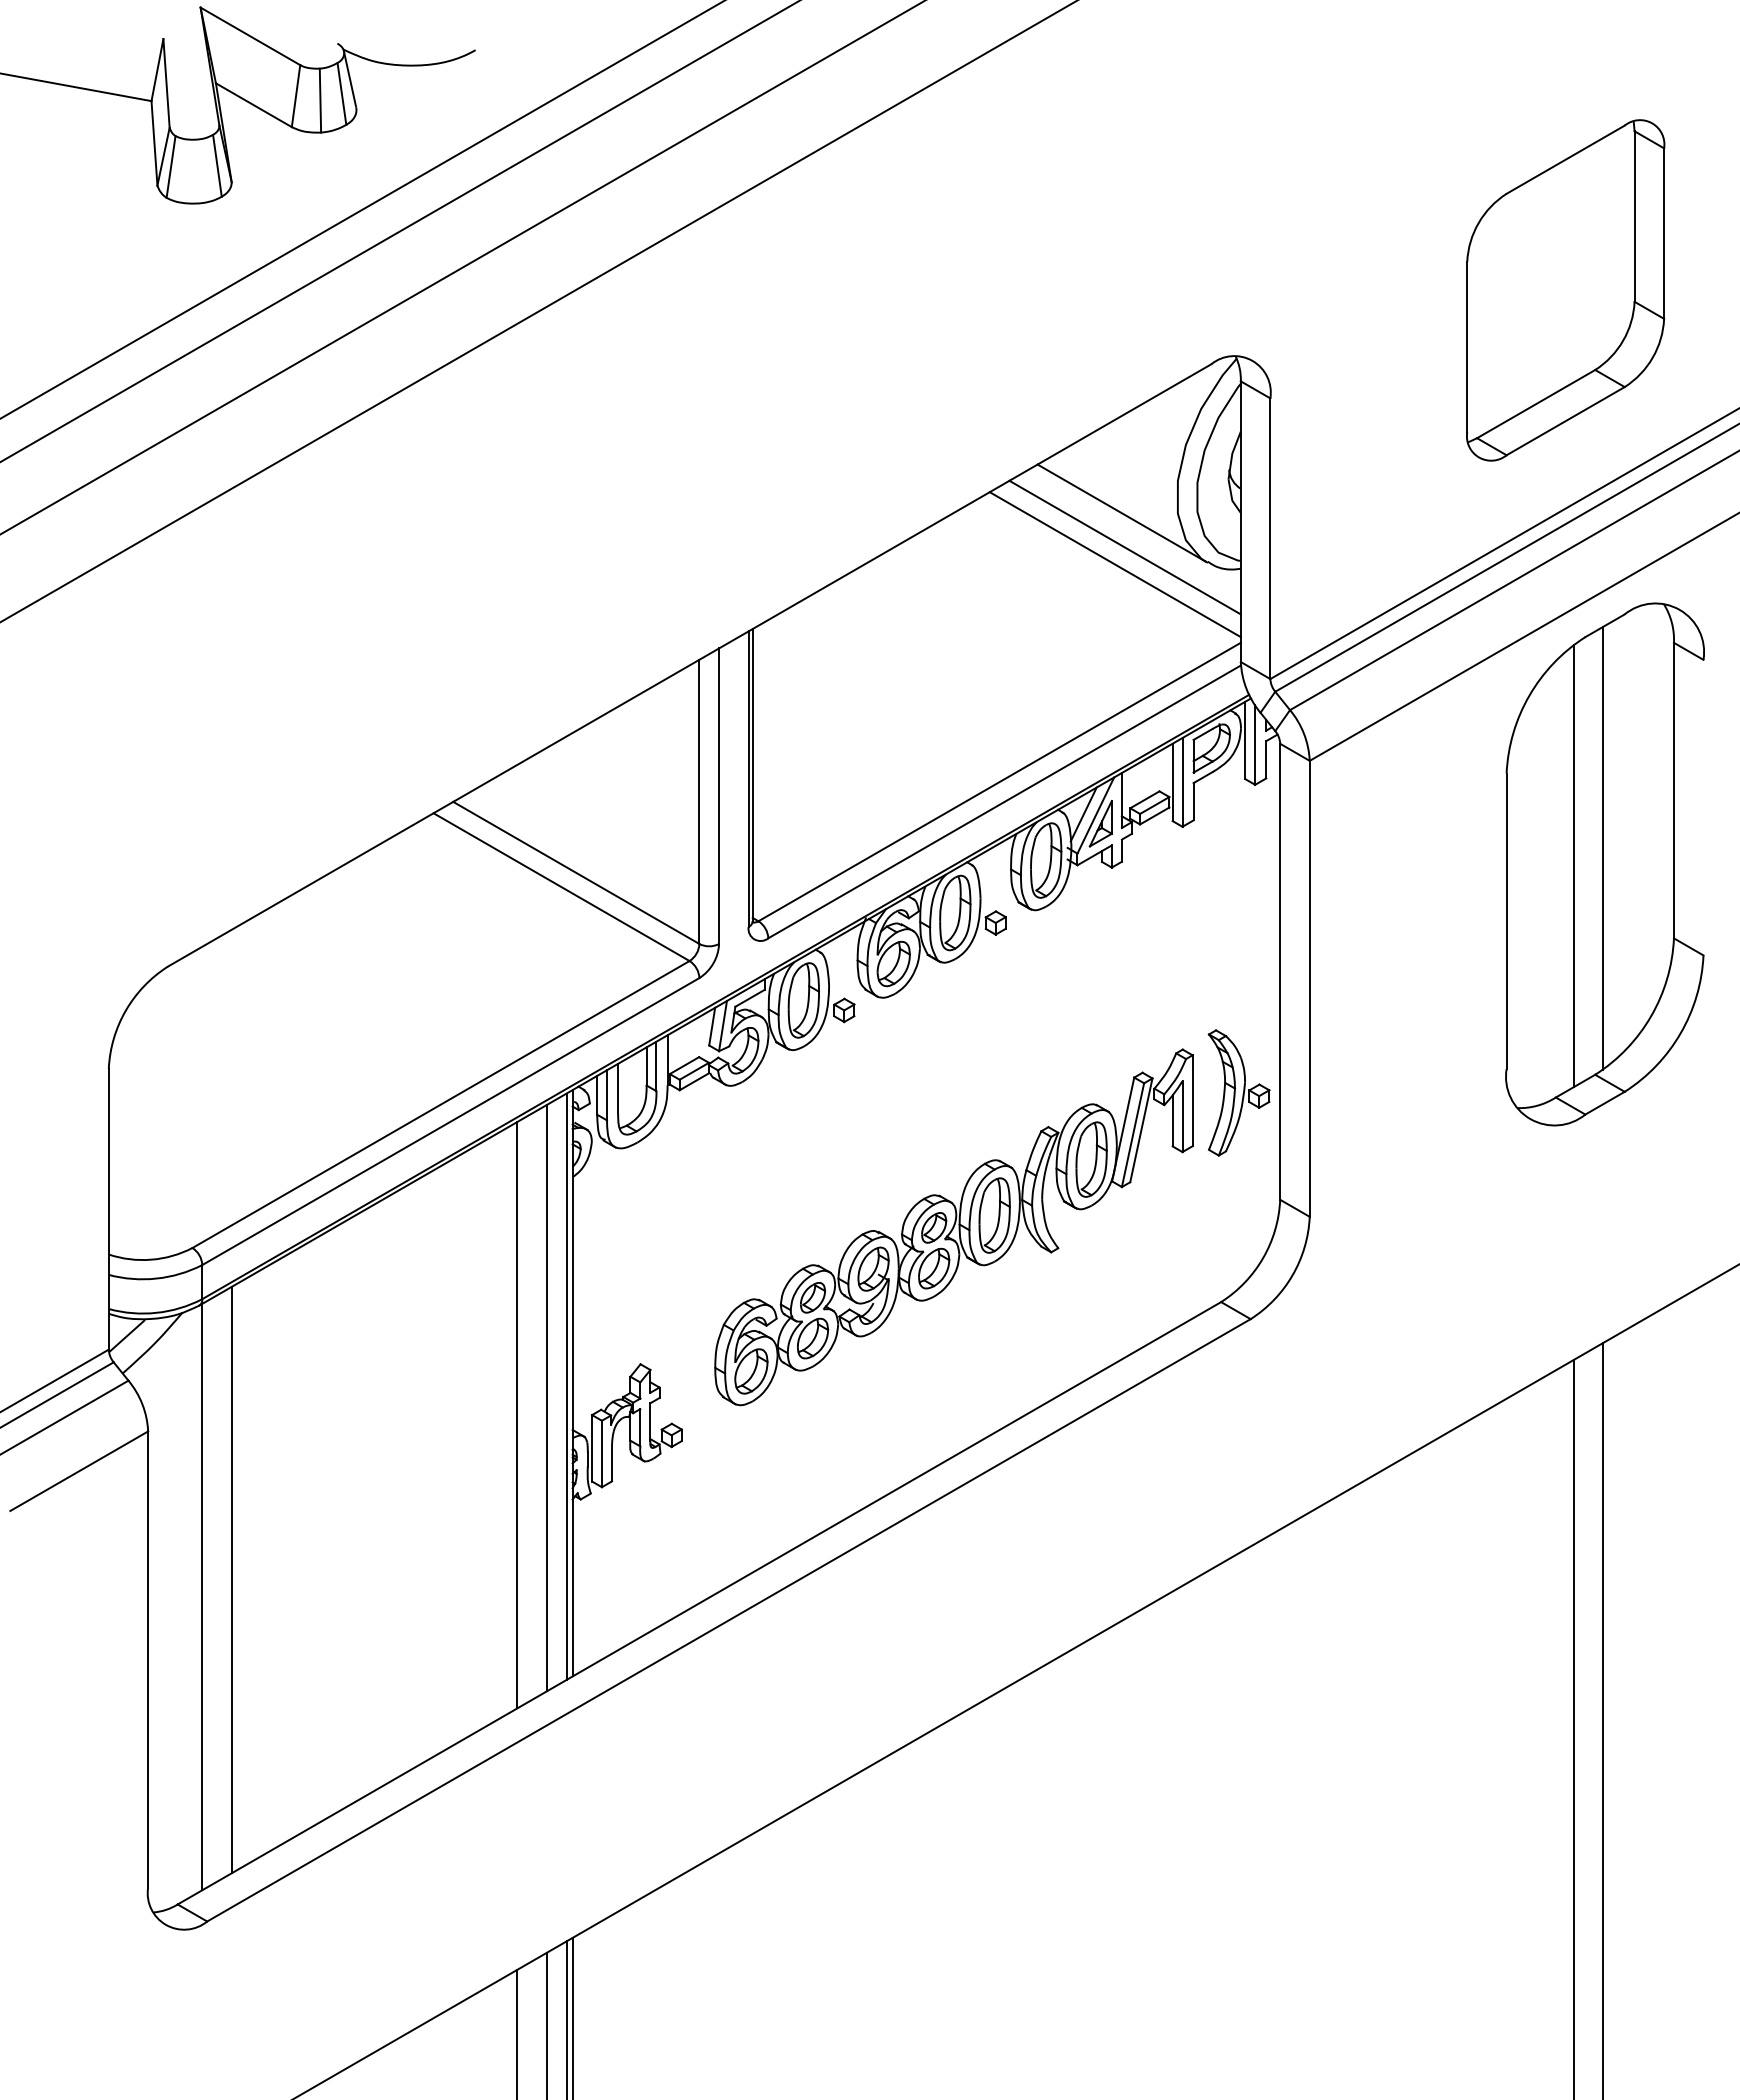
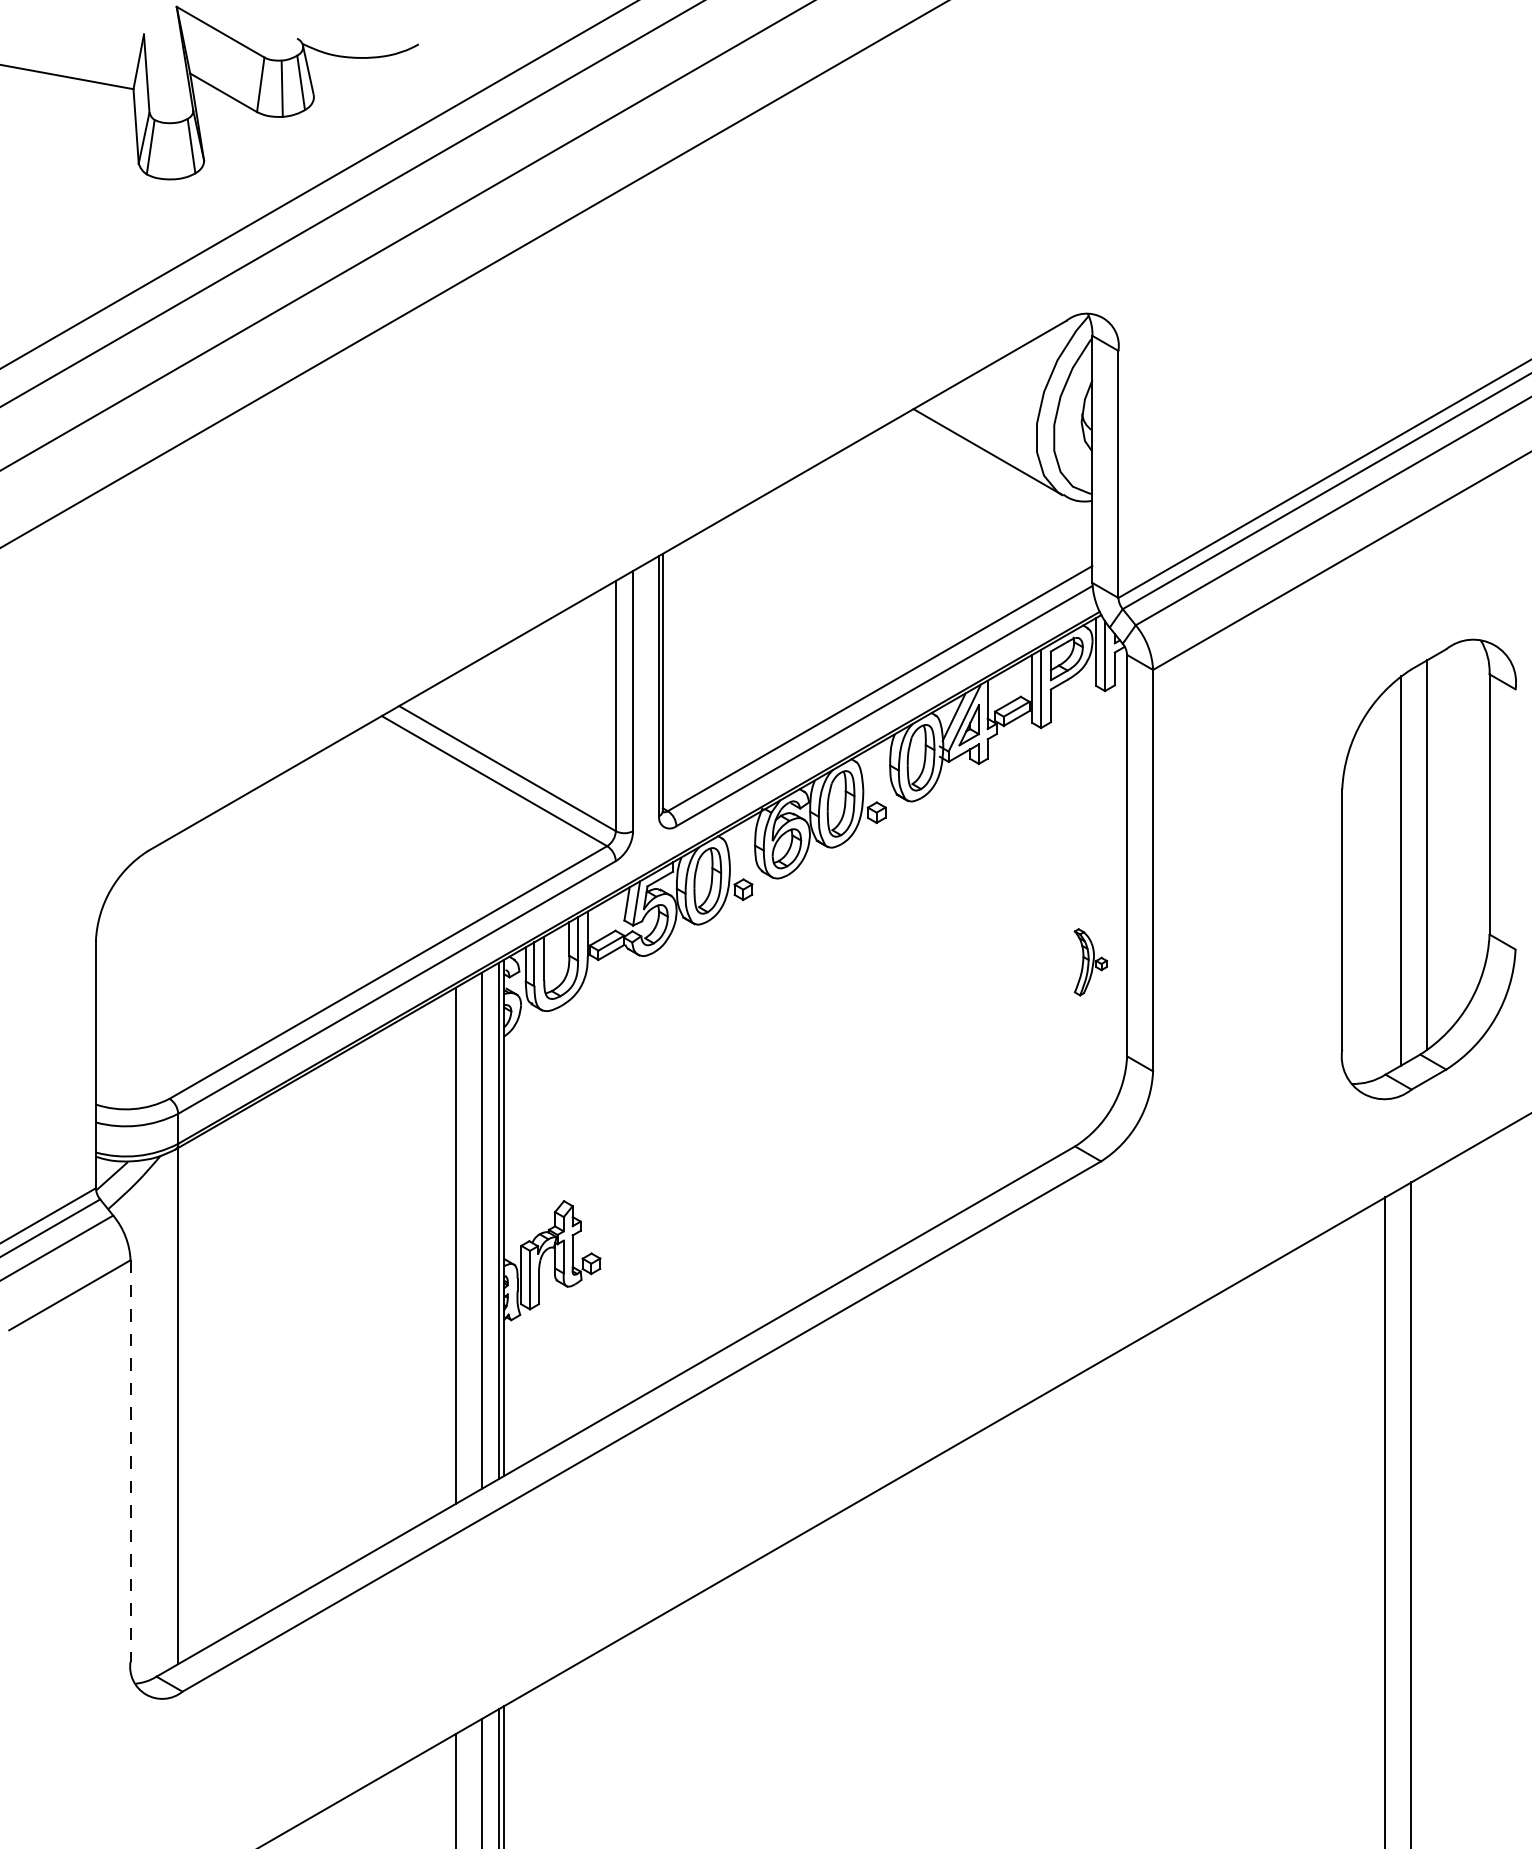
part: (1565, 290) -> (1378, 255), removed
line: (1124, 547) -> (990, 482), removed
line: (1114, 564) -> (981, 497), removed
part: (1604, 864) -> (1428, 869), moved
part: (1238, 1092) -> (1090, 961), size x0.6
part: (953, 1227) -> (839, 1080), removed
line: (231, 1579) -> (203, 1390), removed
line: (148, 1659) -> (130, 1461), solid -> dashed

